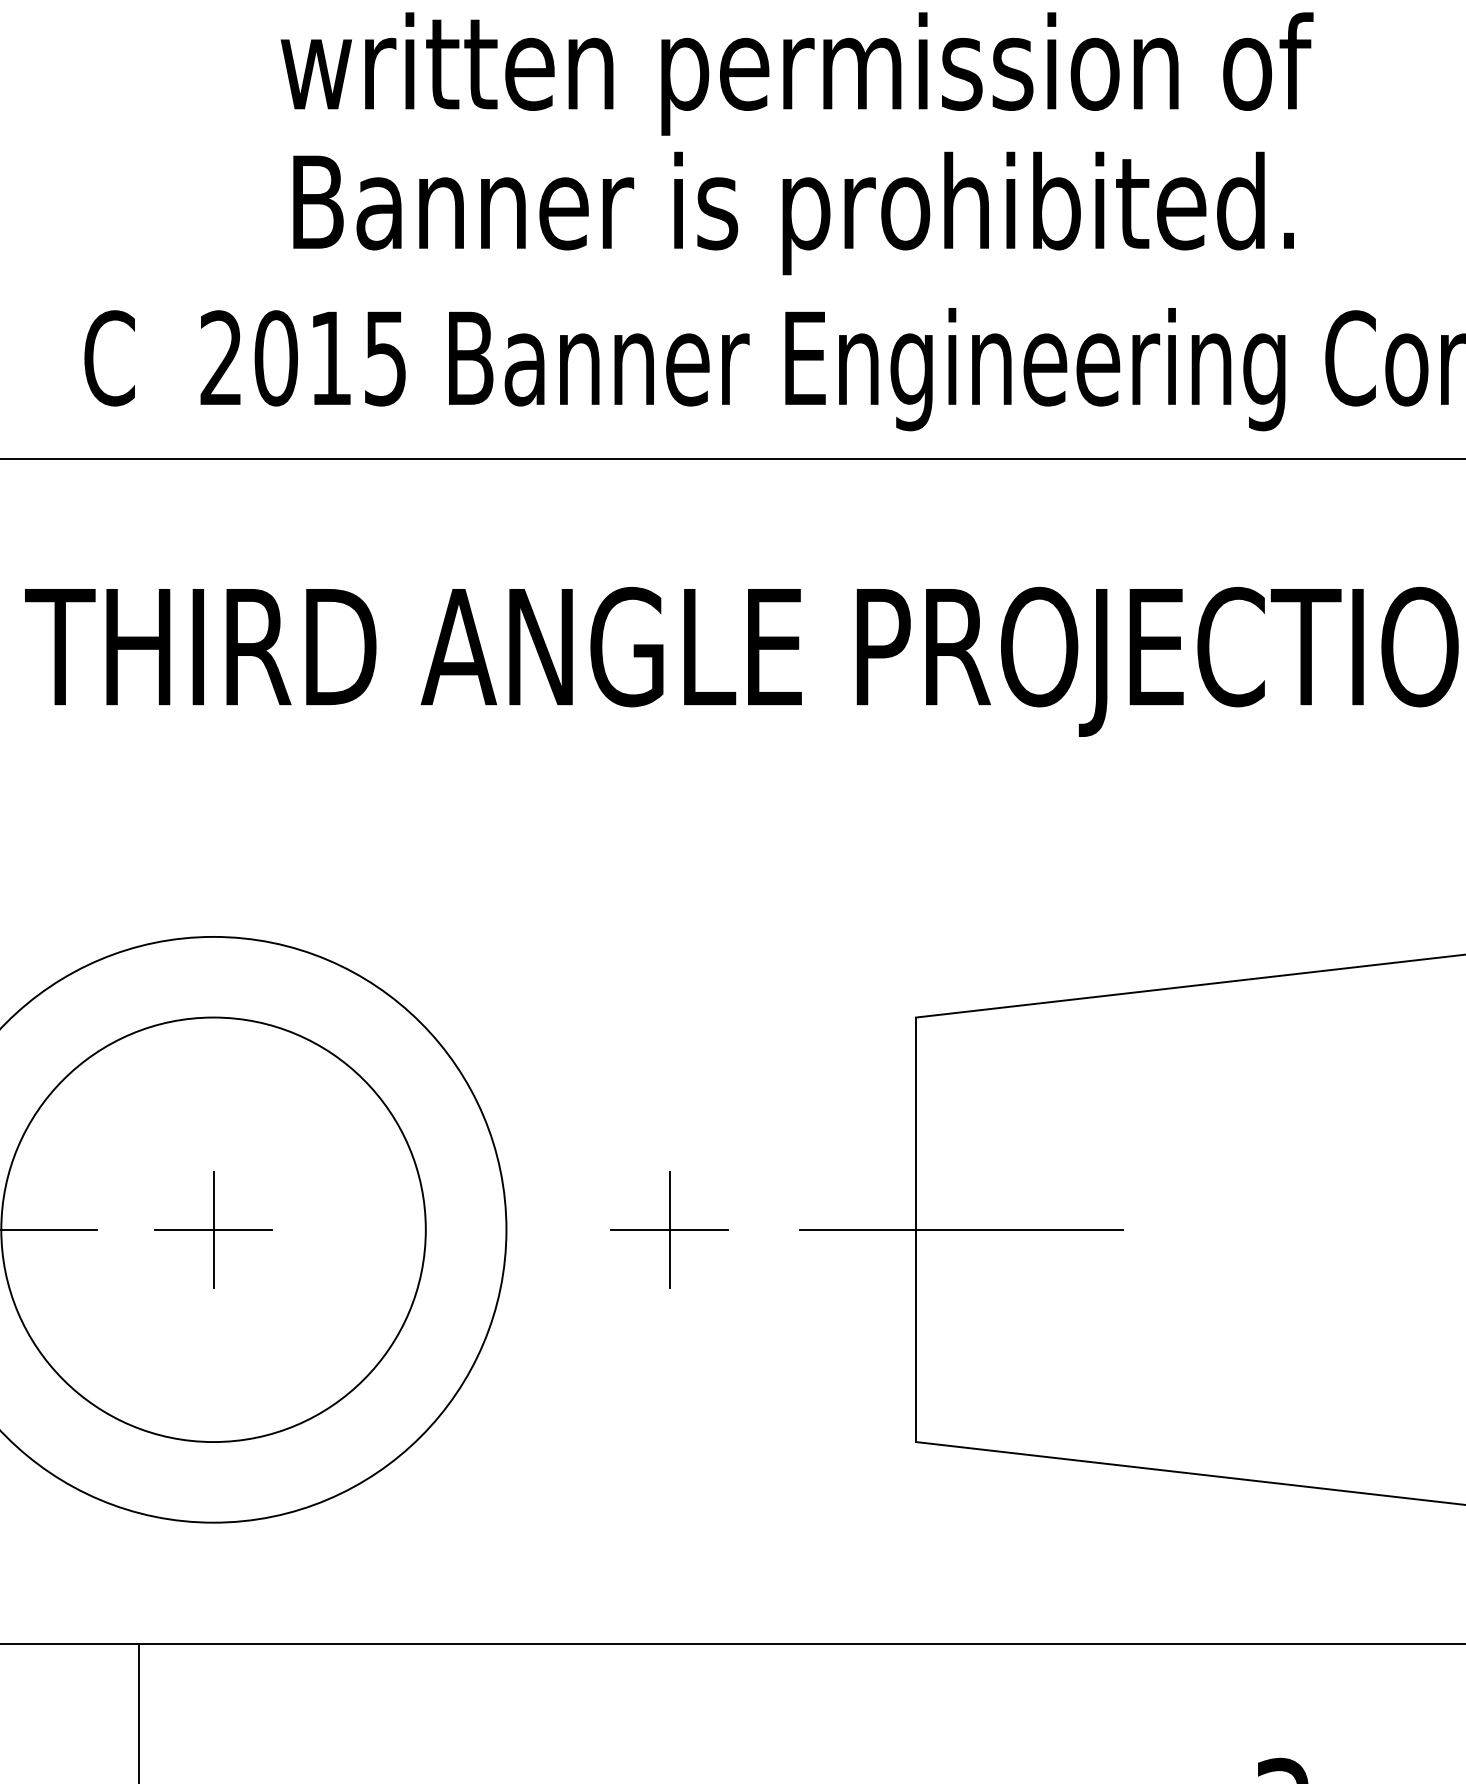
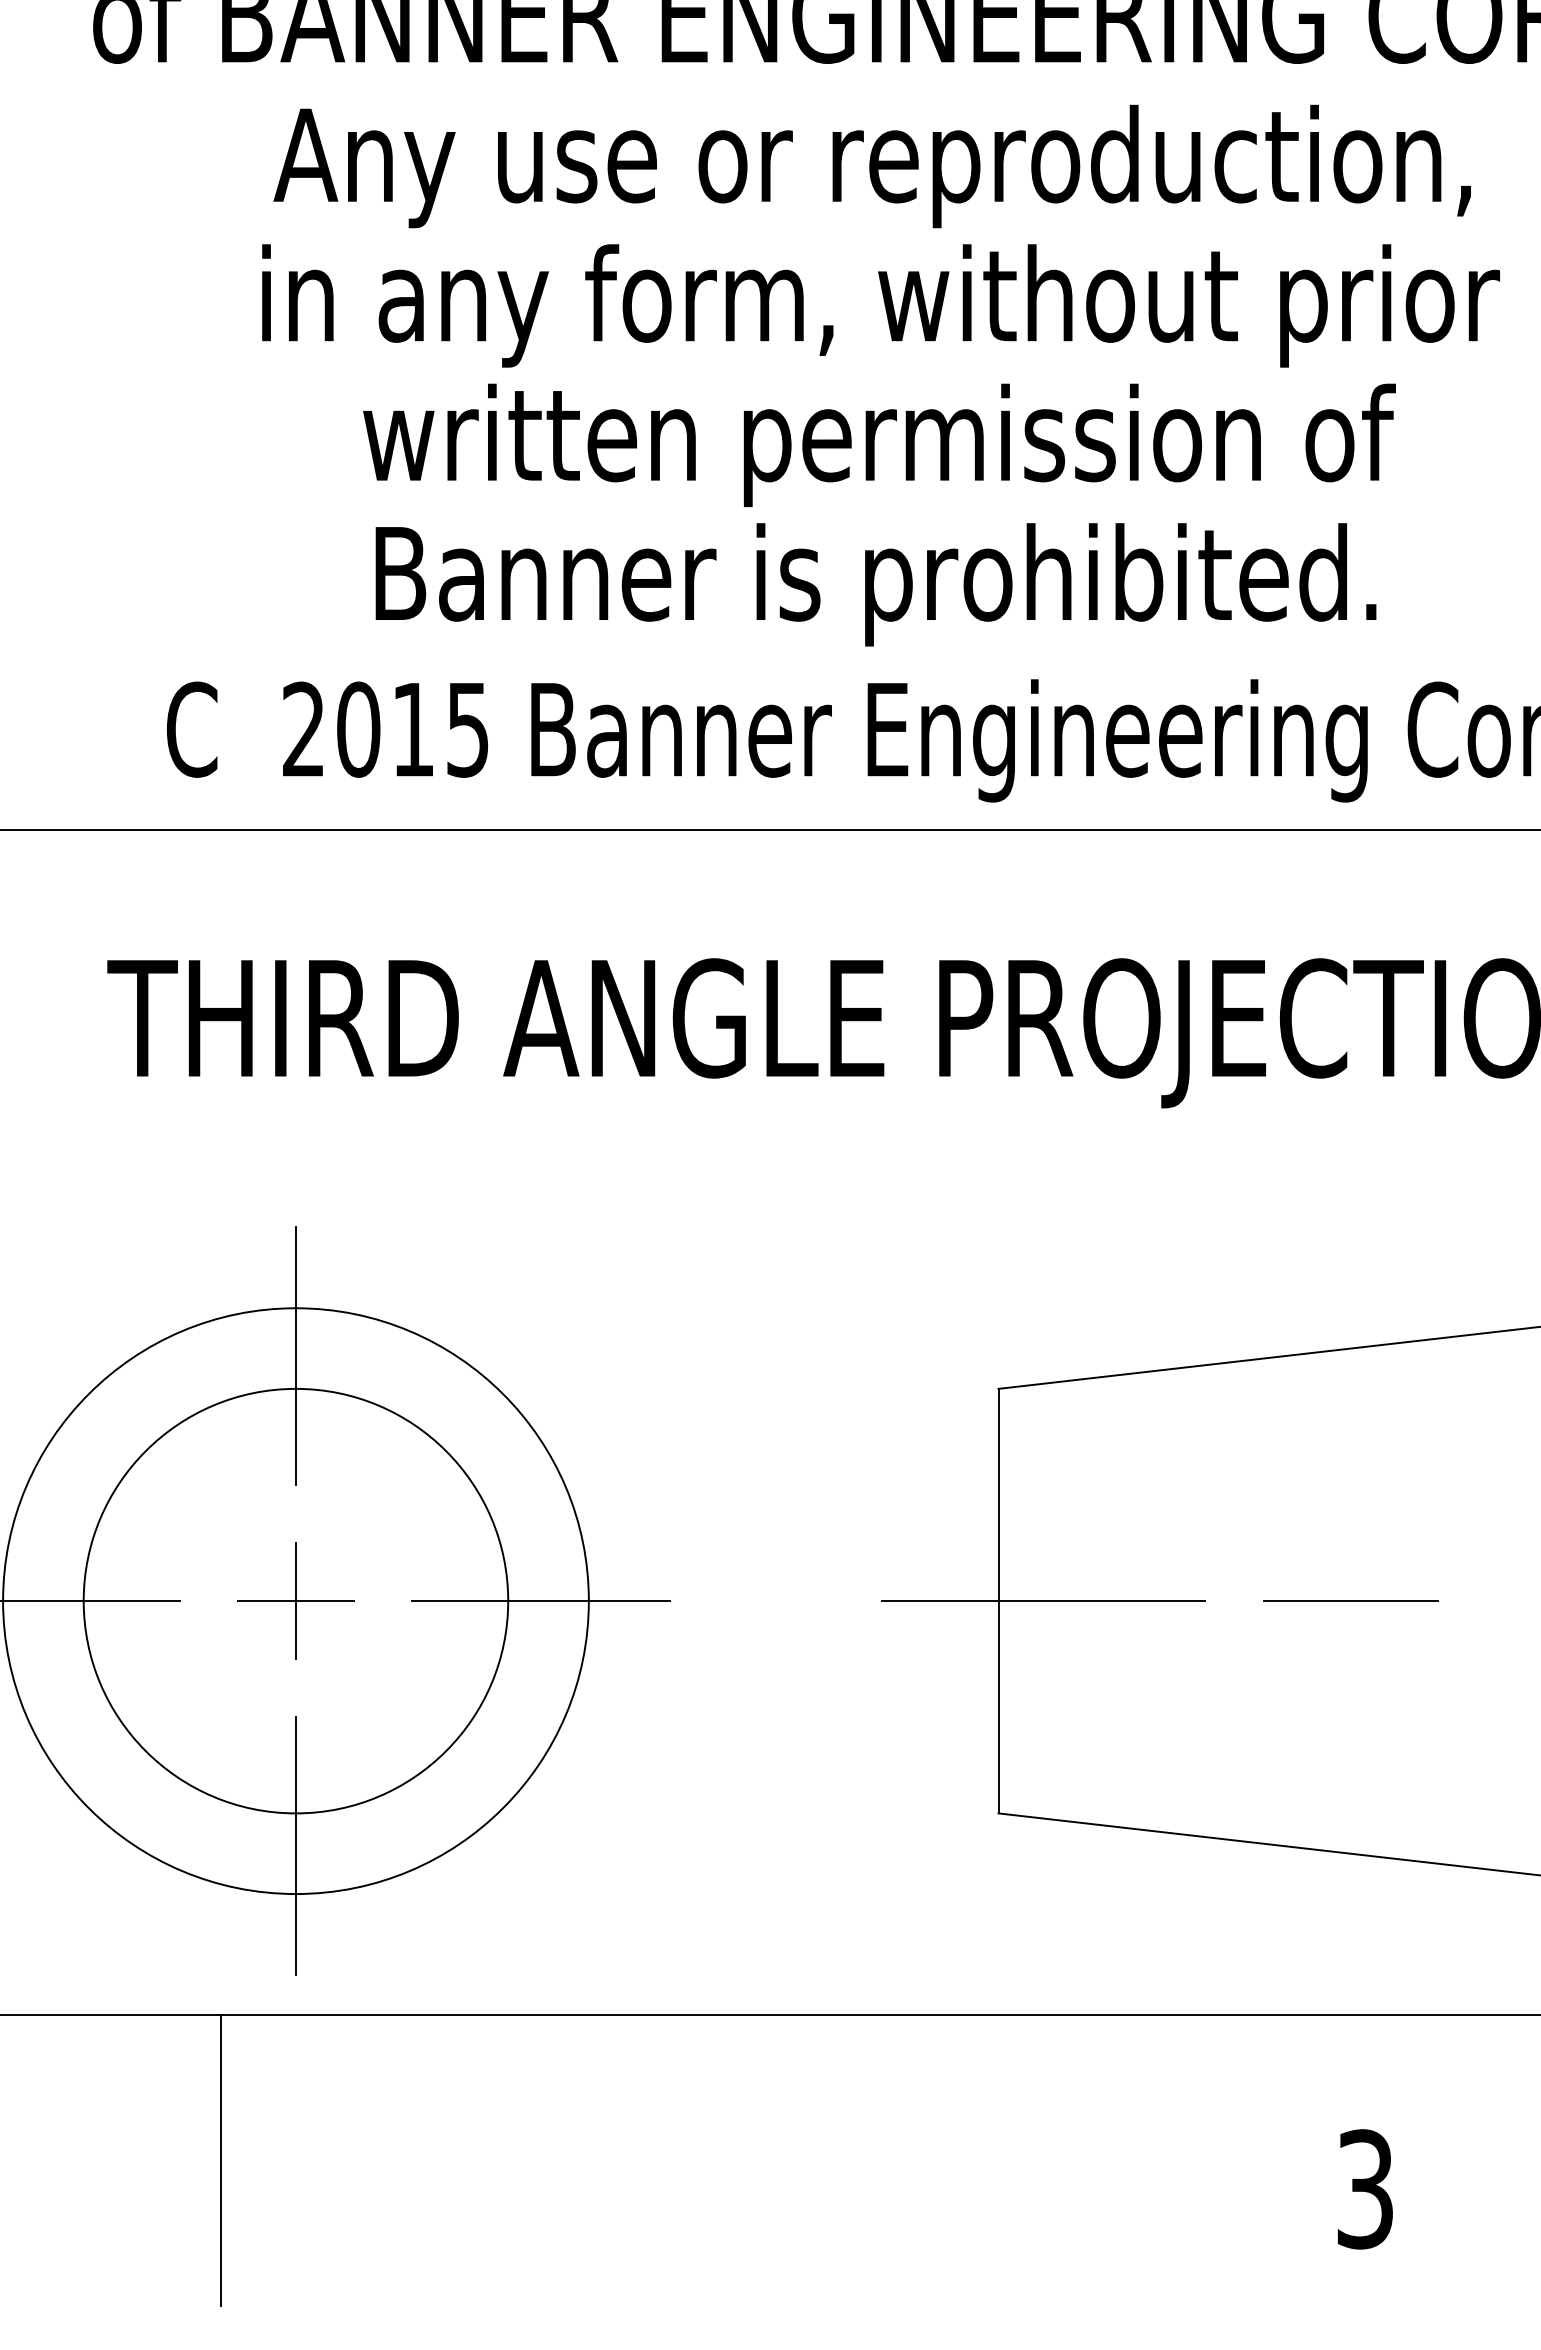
line: (213, 984) -> (295, 1355), added
part: (669, 1229) -> (751, 1600), removed
line: (1268, 1229) -> (1350, 1600), added
line: (459, 1230) -> (541, 1601), added
line: (213, 1475) -> (295, 1846), added

